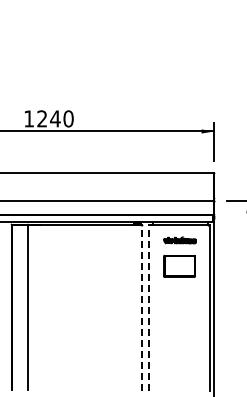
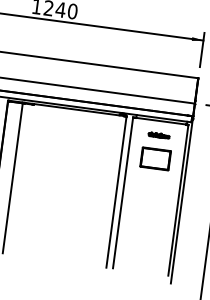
part: (179, 240) -> (158, 135), size x0.71
line: (141, 307) -> (116, 191), dashed -> solid
line: (149, 307) -> (123, 192), dashed -> solid

